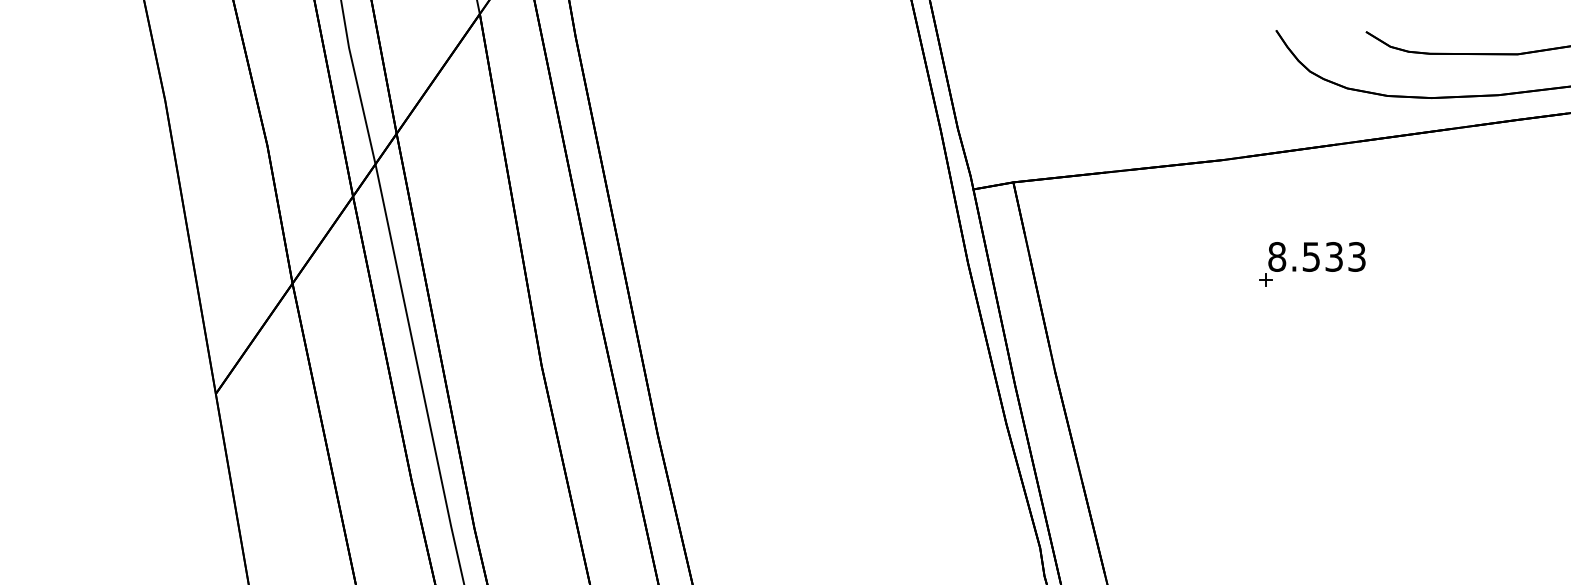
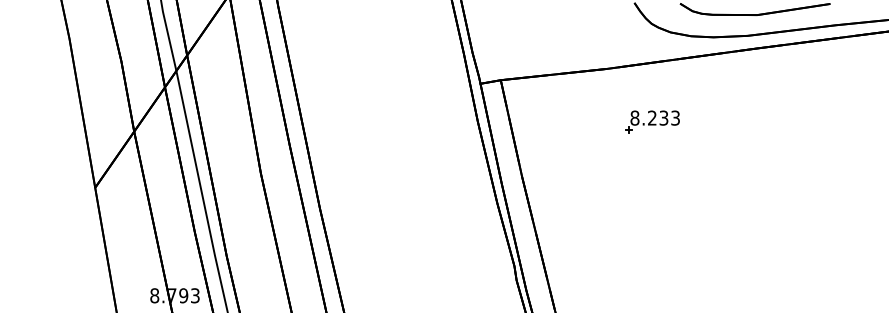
text: (1311, 255) -> (652, 117), 8.533 -> 8.233

